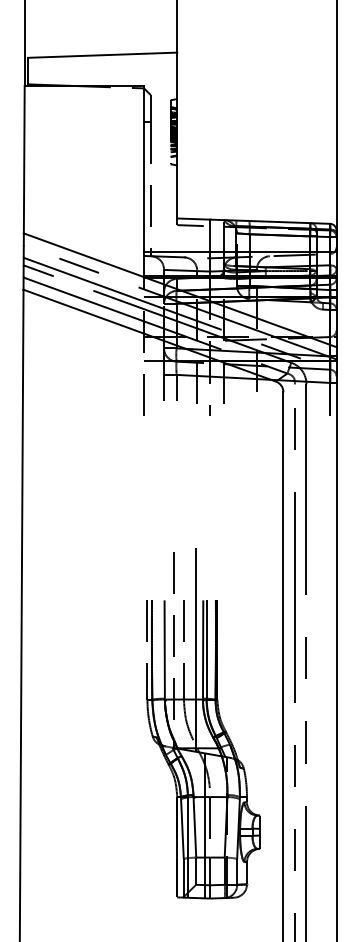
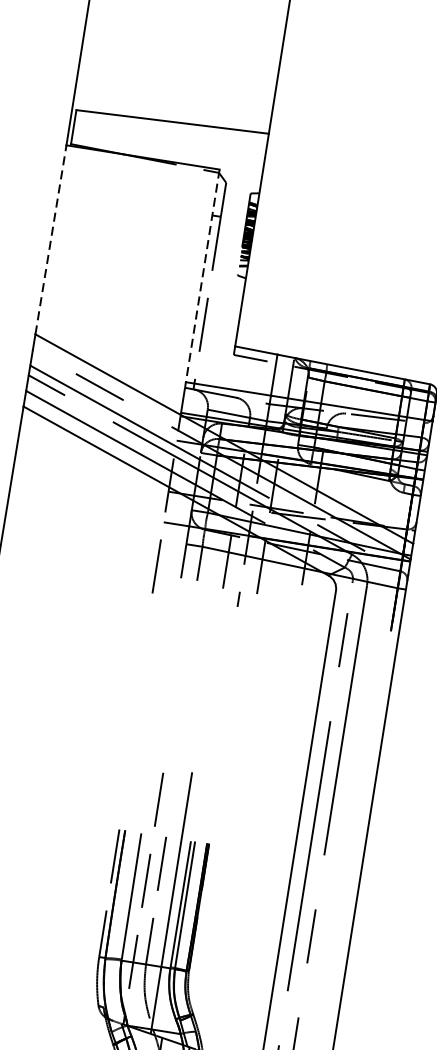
line: (24, 159) -> (51, 239), solid -> dashed
line: (144, 168) -> (203, 275), solid -> dashed

